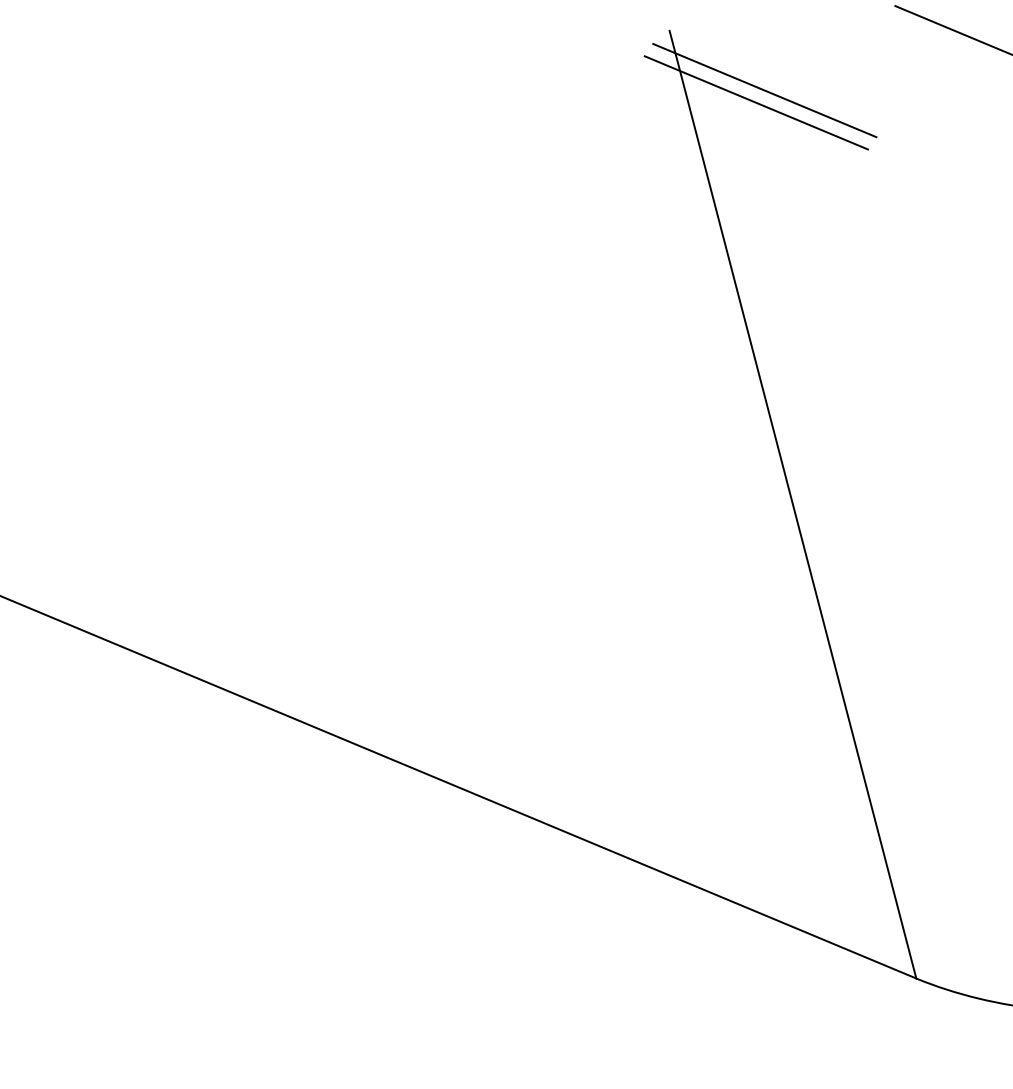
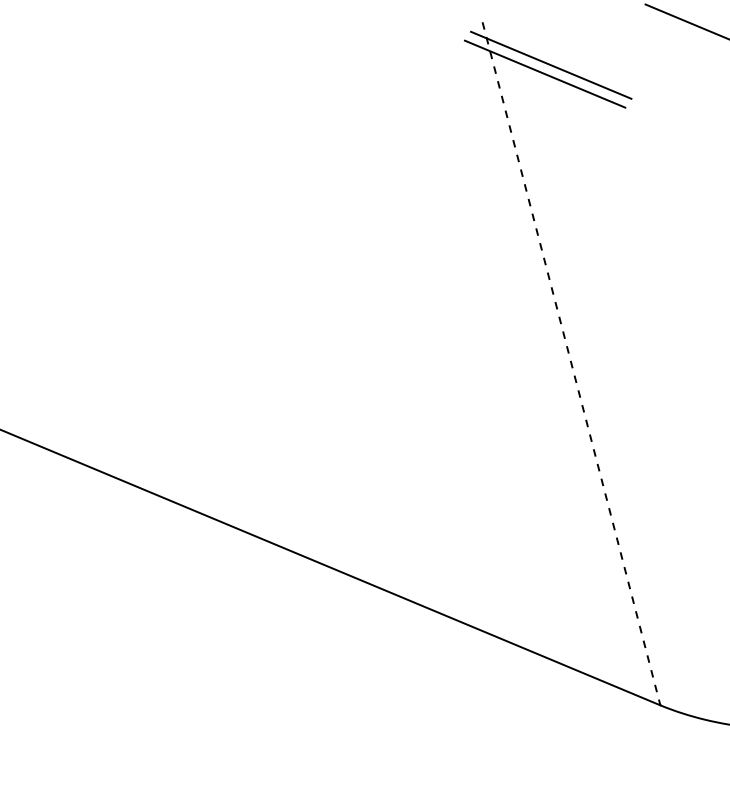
line: (792, 504) -> (571, 363), solid -> dashed

